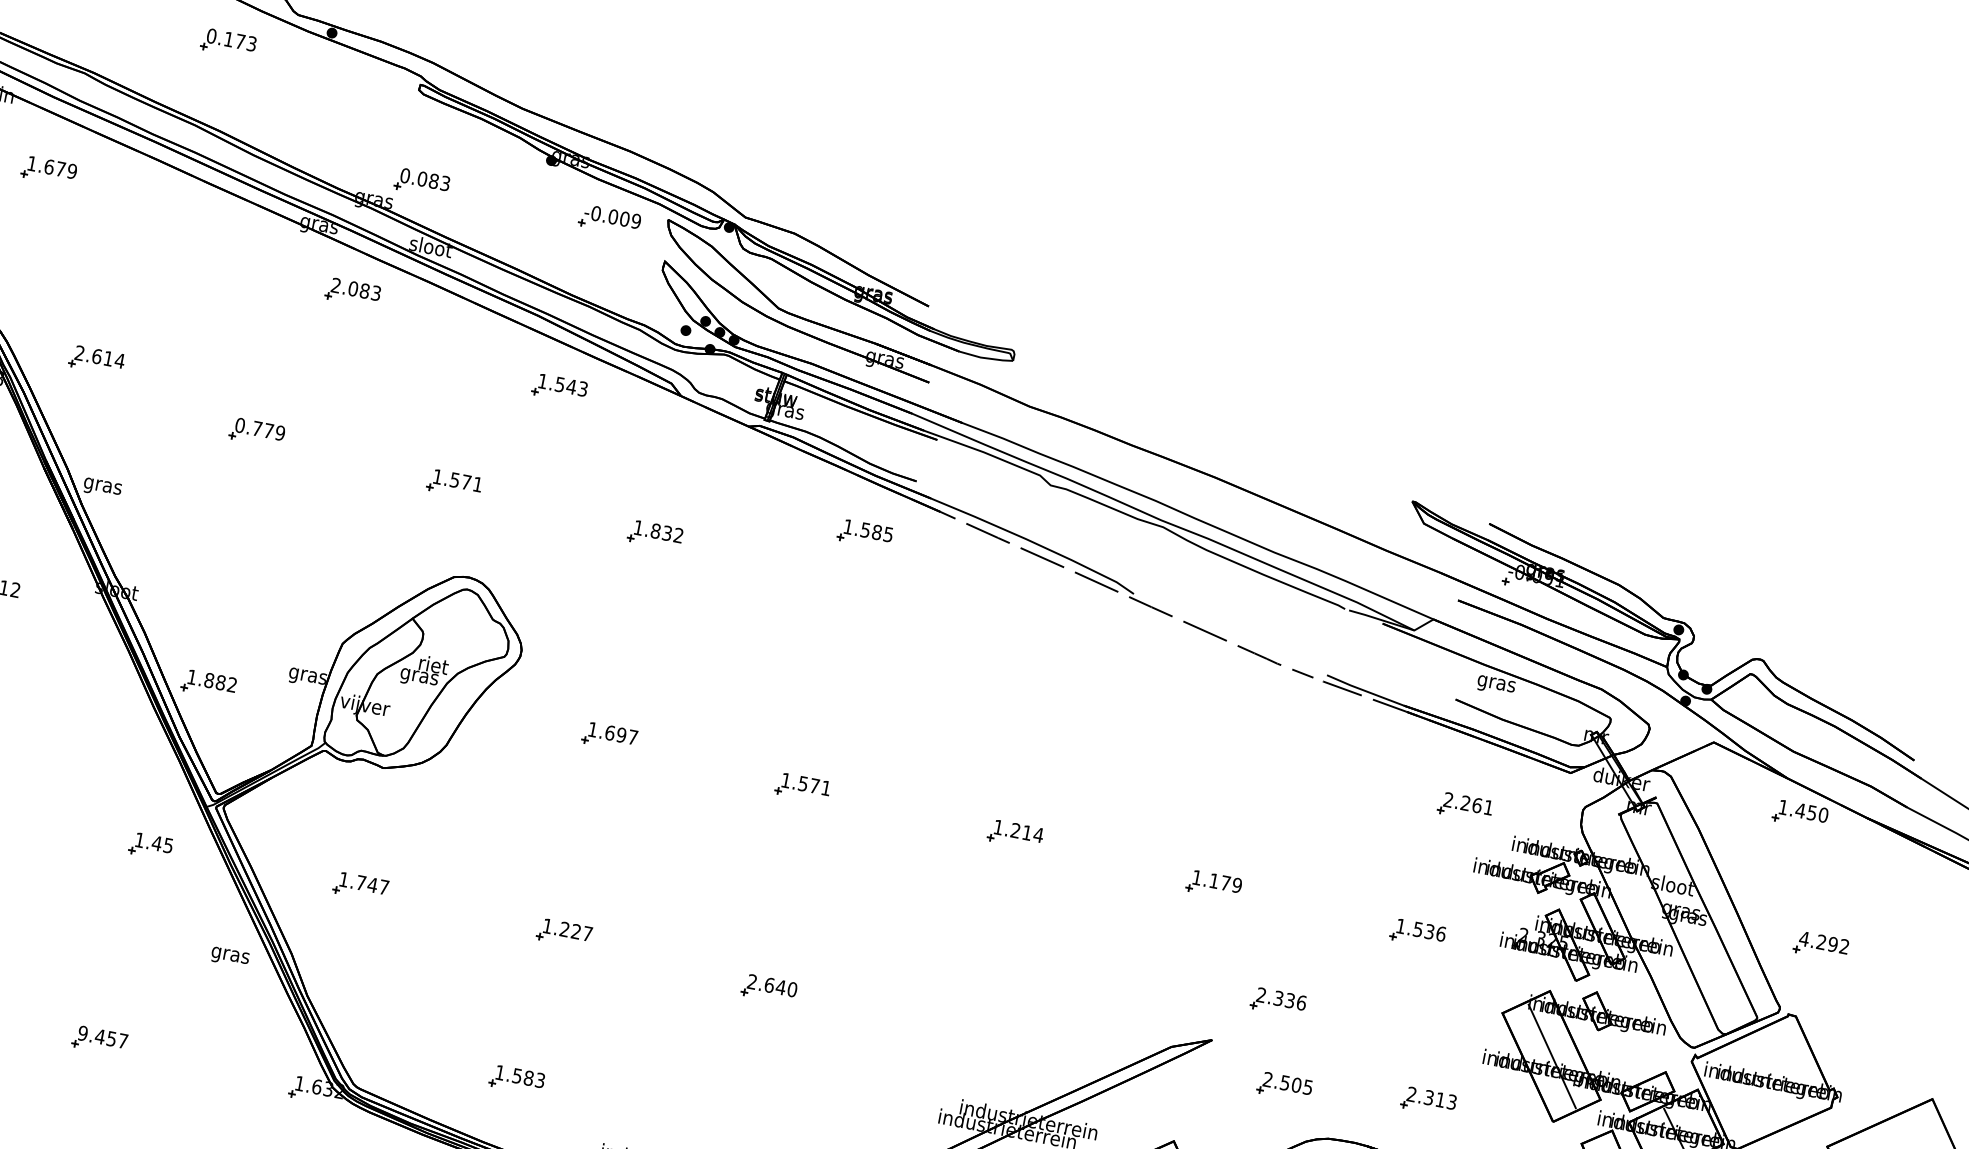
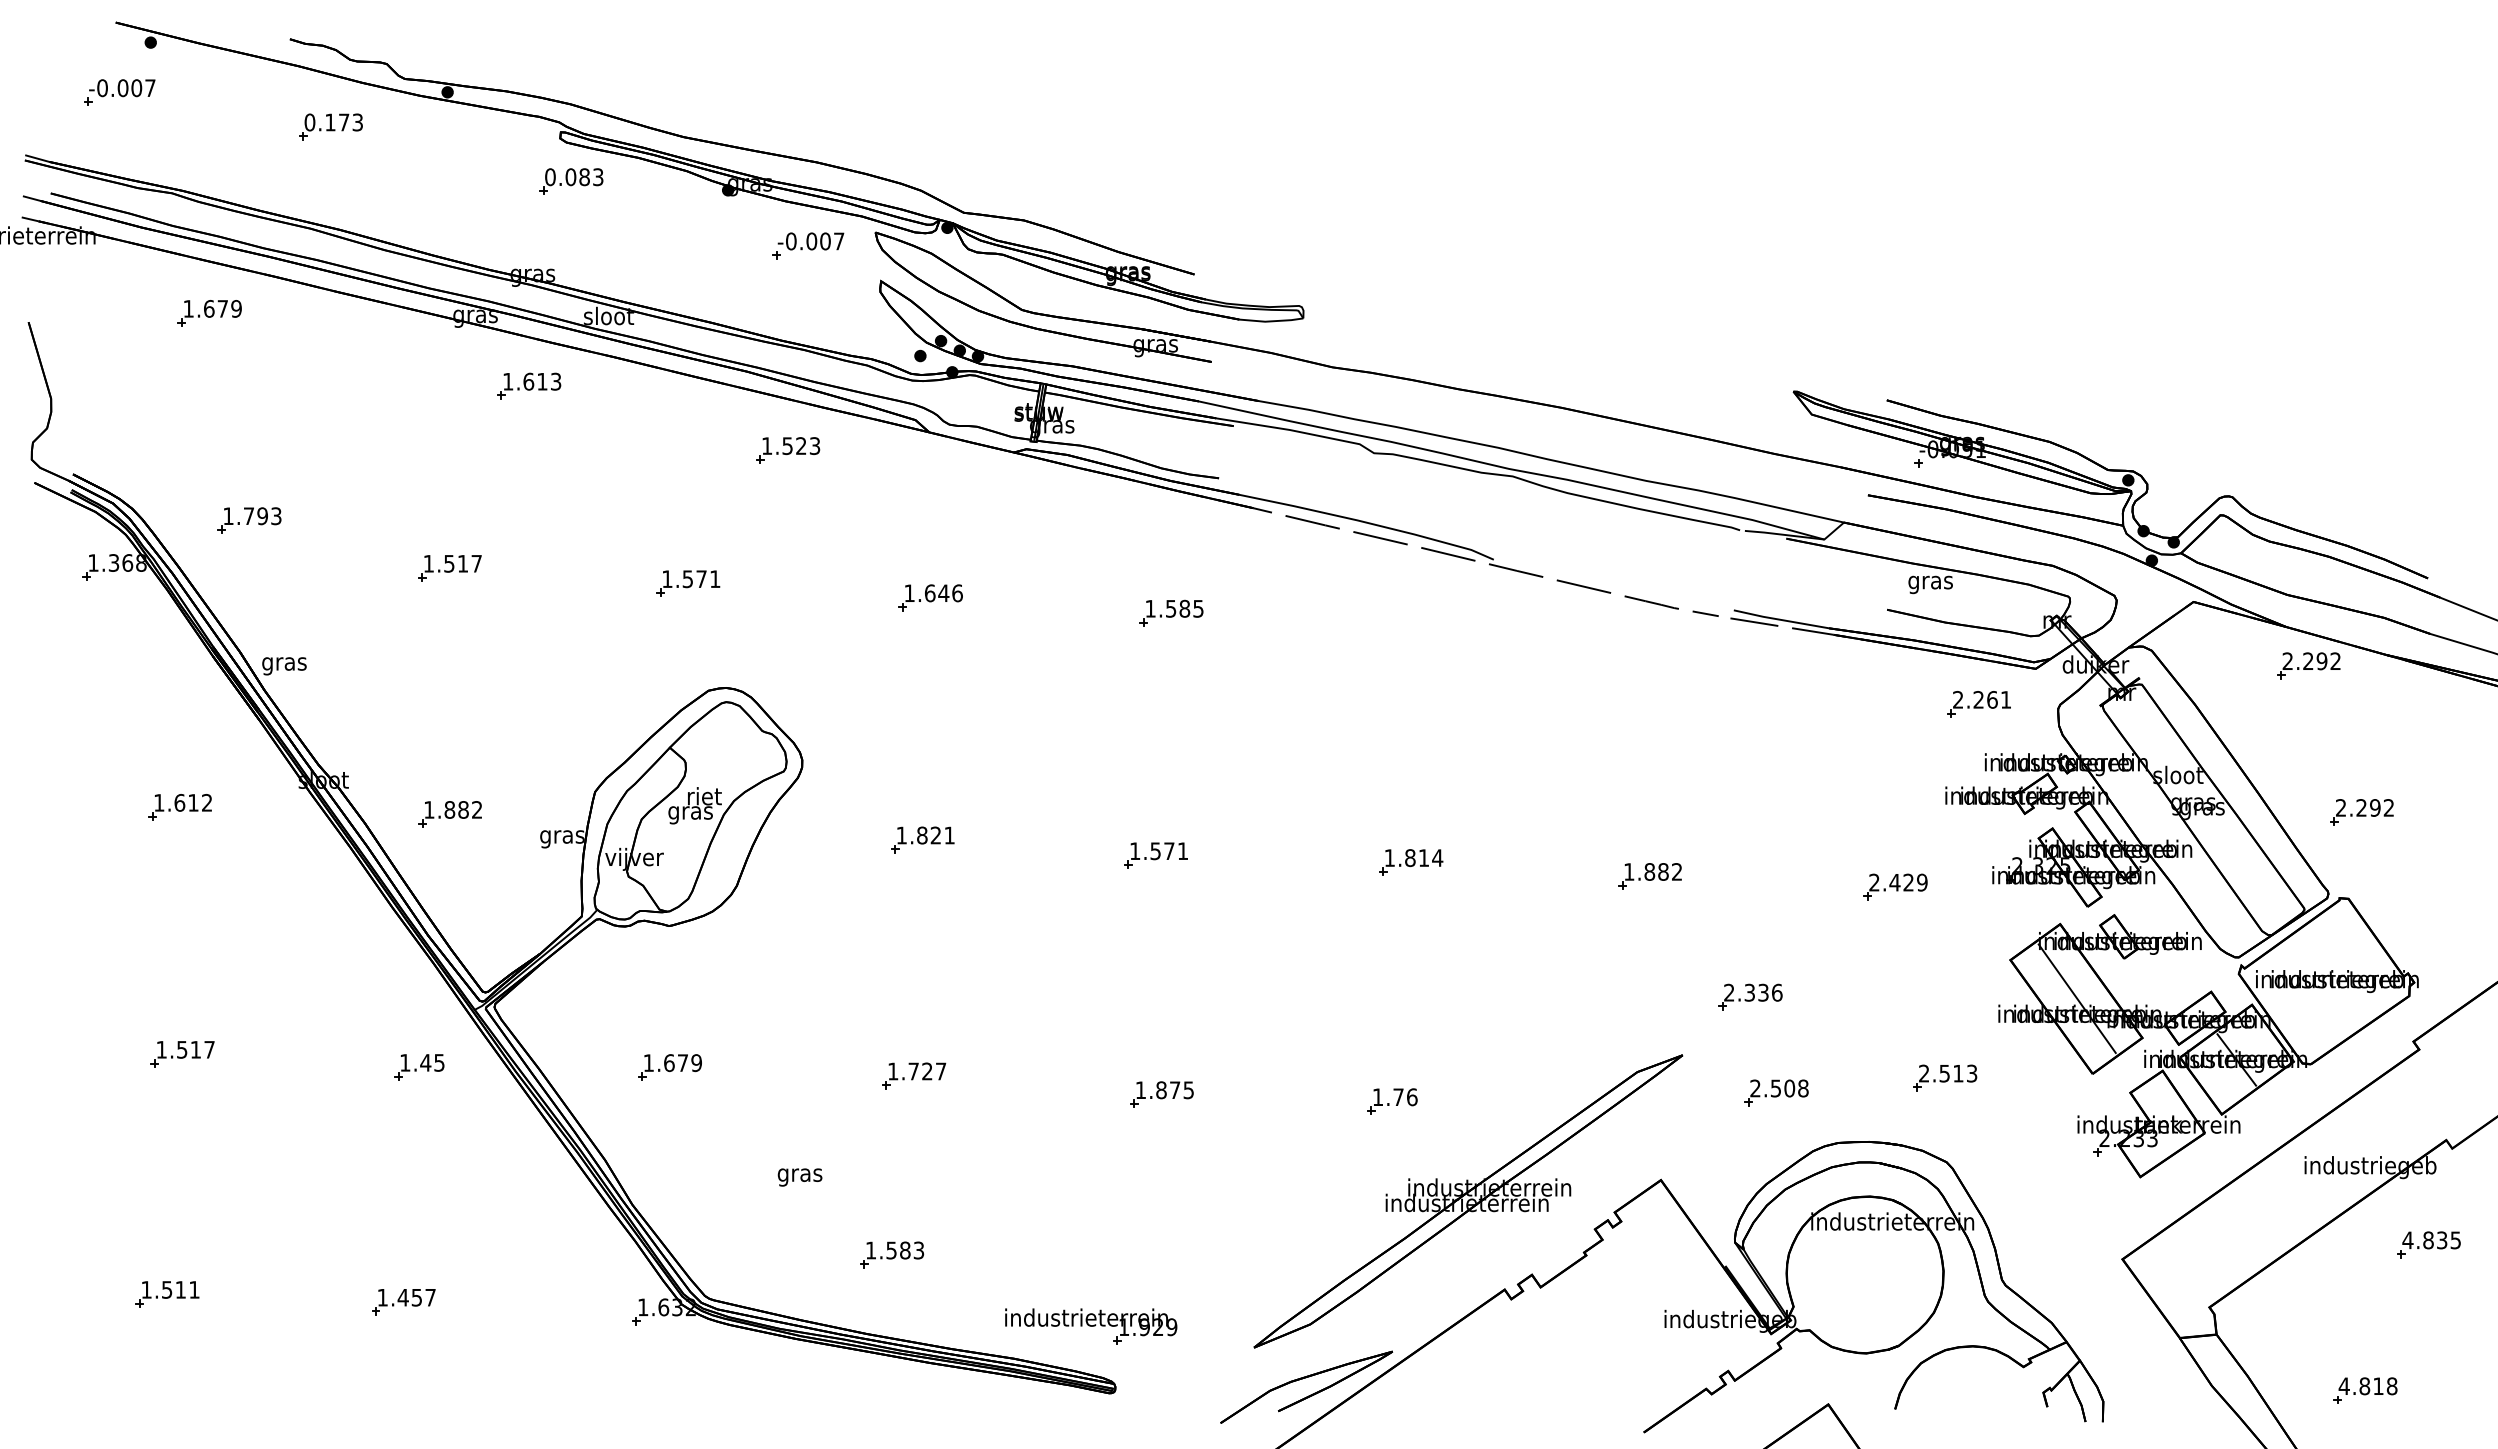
part: (48, 170) -> (209, 313), moved
part: (422, 182) -> (571, 181), moved
text: (635, 221) -> (838, 241), -0.009 -> -0.007
text: (350, 288) -> (525, 381), 2.083 -> 1.613
text: (99, 357) -> (252, 516), 2.614 -> 1.793
text: (570, 386) -> (800, 445), 1.543 -> 1.523
text: (260, 429) -> (452, 563), 0.779 -> 1.517
text: (666, 533) -> (943, 593), 1.832 -> 1.646
part: (865, 533) -> (1171, 612), moved
part: (208, 684) -> (449, 814), moved
text: (621, 735) -> (935, 835), 1.697 -> 1.821
part: (1464, 807) -> (1978, 704), moved
text: (1803, 811) -> (2311, 661), 1.450 -> 2.292
text: (1015, 831) -> (1410, 858), 1.214 -> 1.814
text: (1225, 882) -> (1663, 871), 1.179 -> 1.882
text: (372, 885) -> (682, 1063), 1.747 -> 1.679
text: (564, 929) -> (913, 1071), 1.227 -> 1.727
text: (1421, 930) -> (1898, 882), 1.536 -> 2.429
text: (1803, 938) -> (2340, 807), 4.292 -> 2.292
text: (229, 957) -> (799, 1177), moved
text: (772, 985) -> (1164, 1090), 2.640 -> 1.875
part: (961, 1031) -> (1392, 1101), added
text: (82, 1033) -> (382, 1297), 9.457 -> 1.457
text: (1308, 1087) -> (1803, 1088), 2.505 -> 2.508
text: (1429, 1096) -> (1944, 1072), 2.313 -> 2.513

